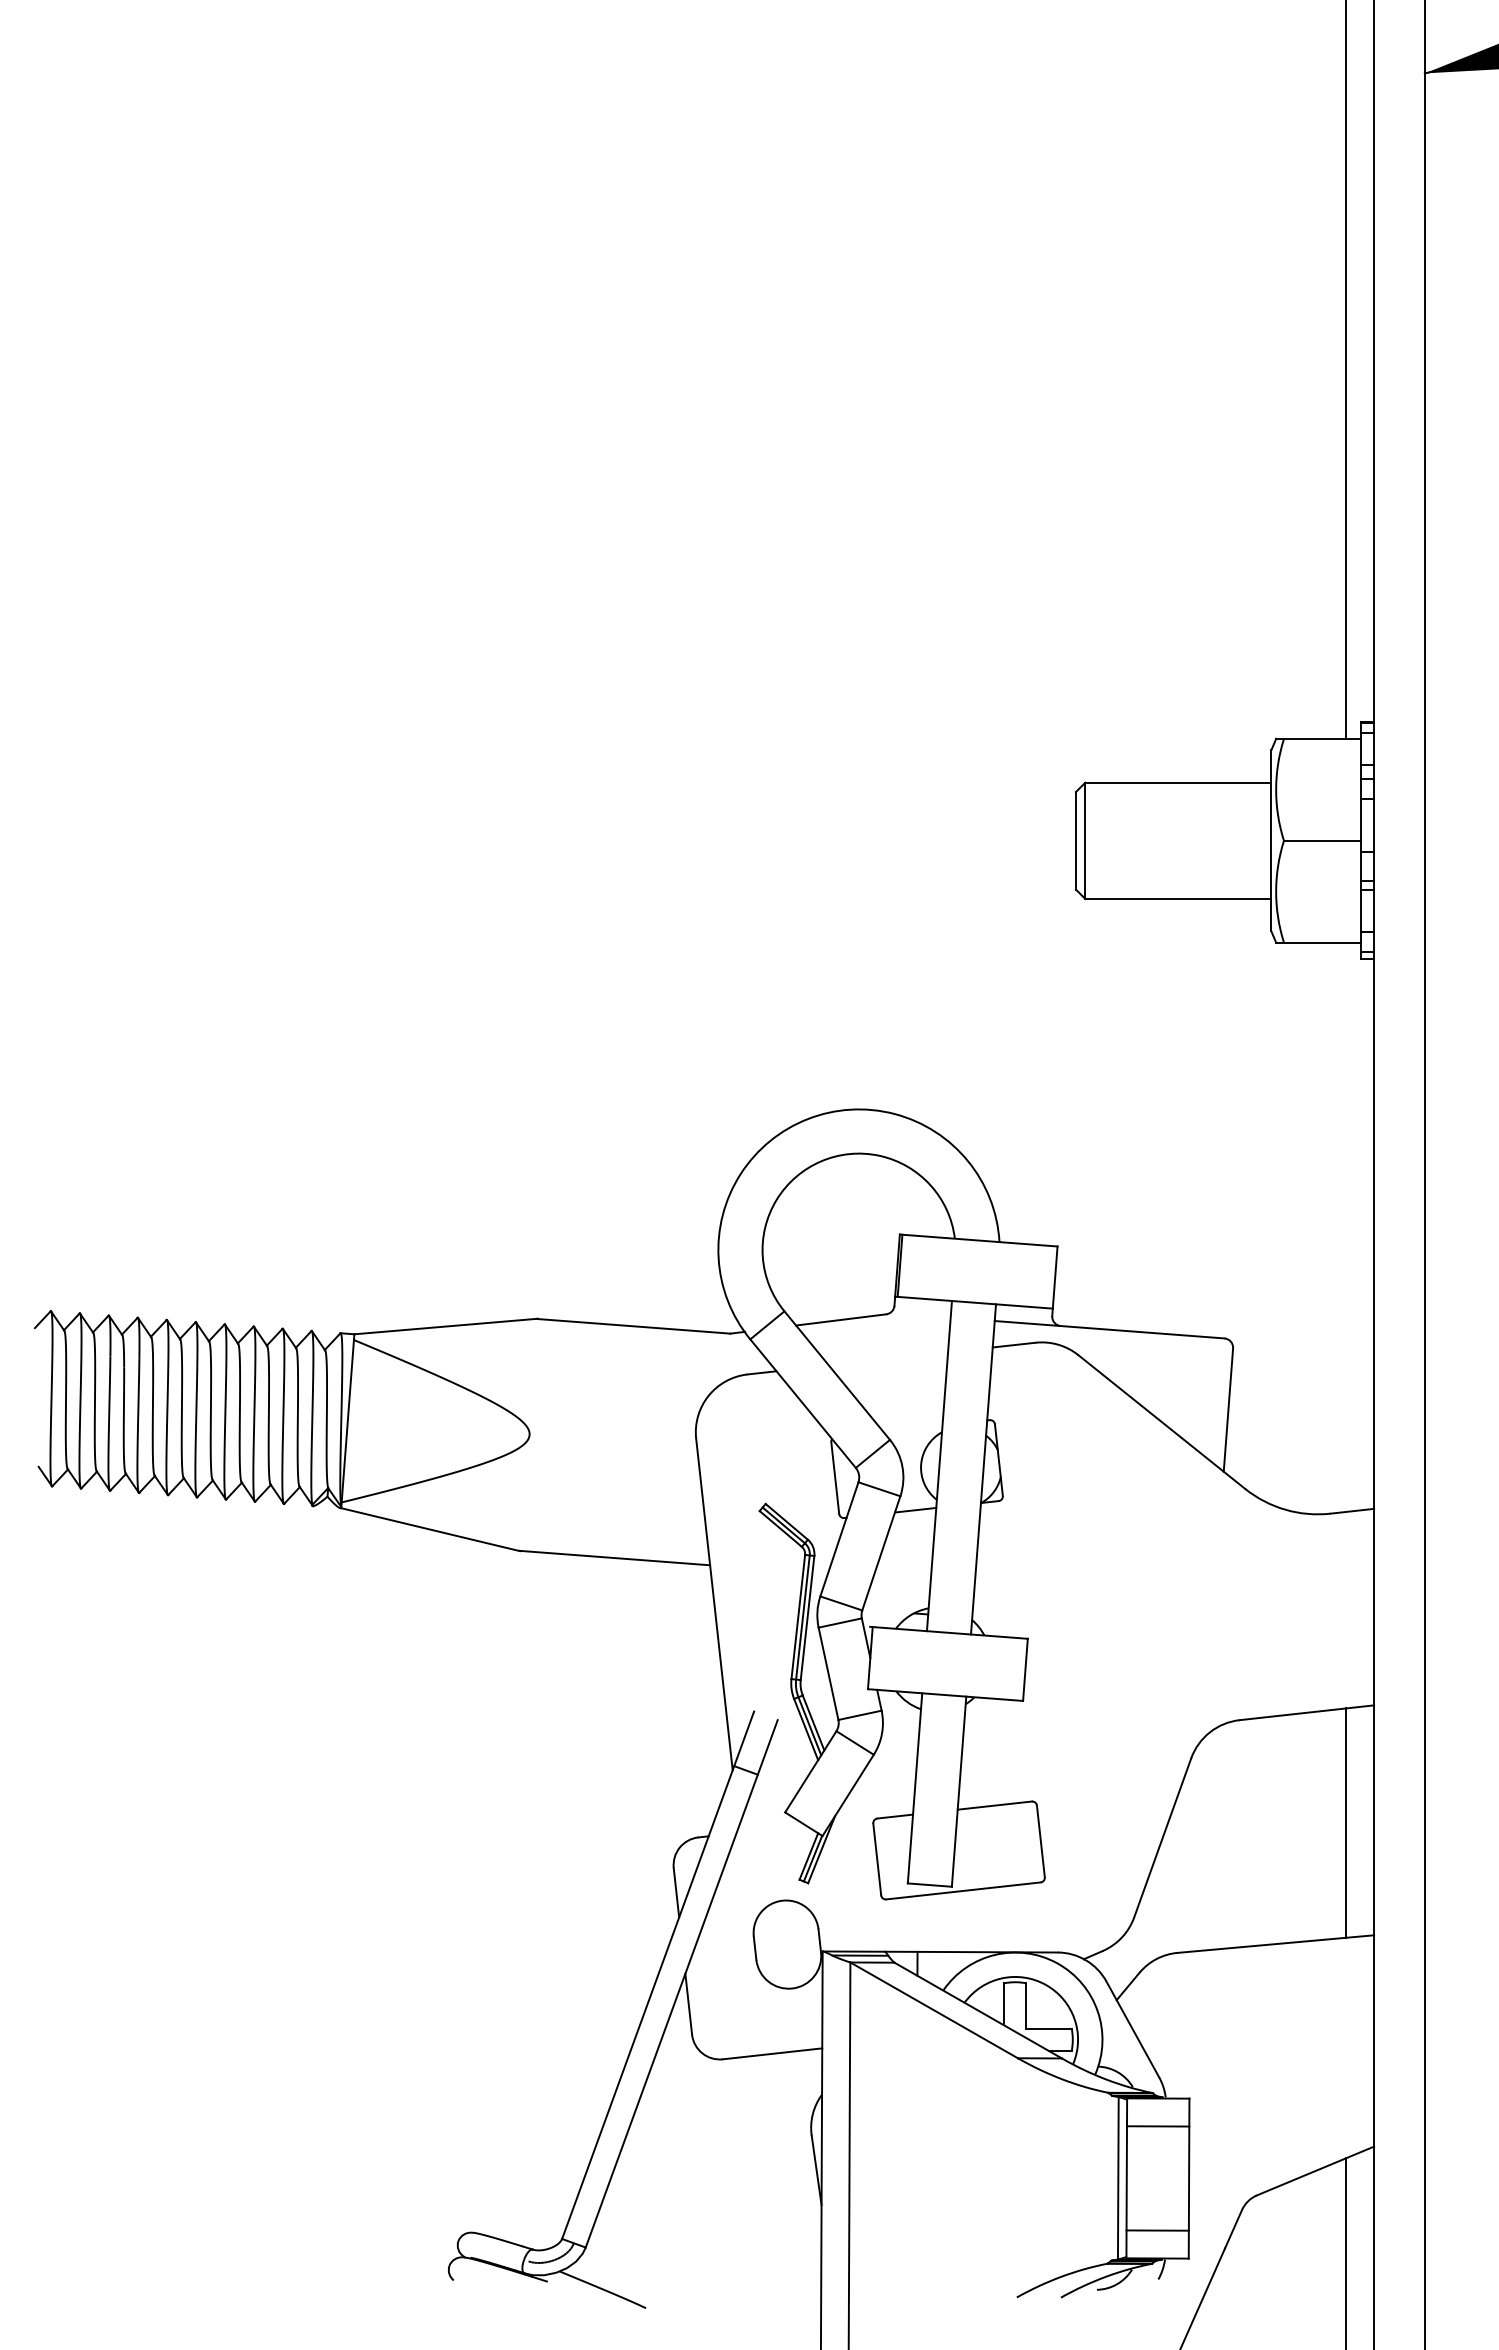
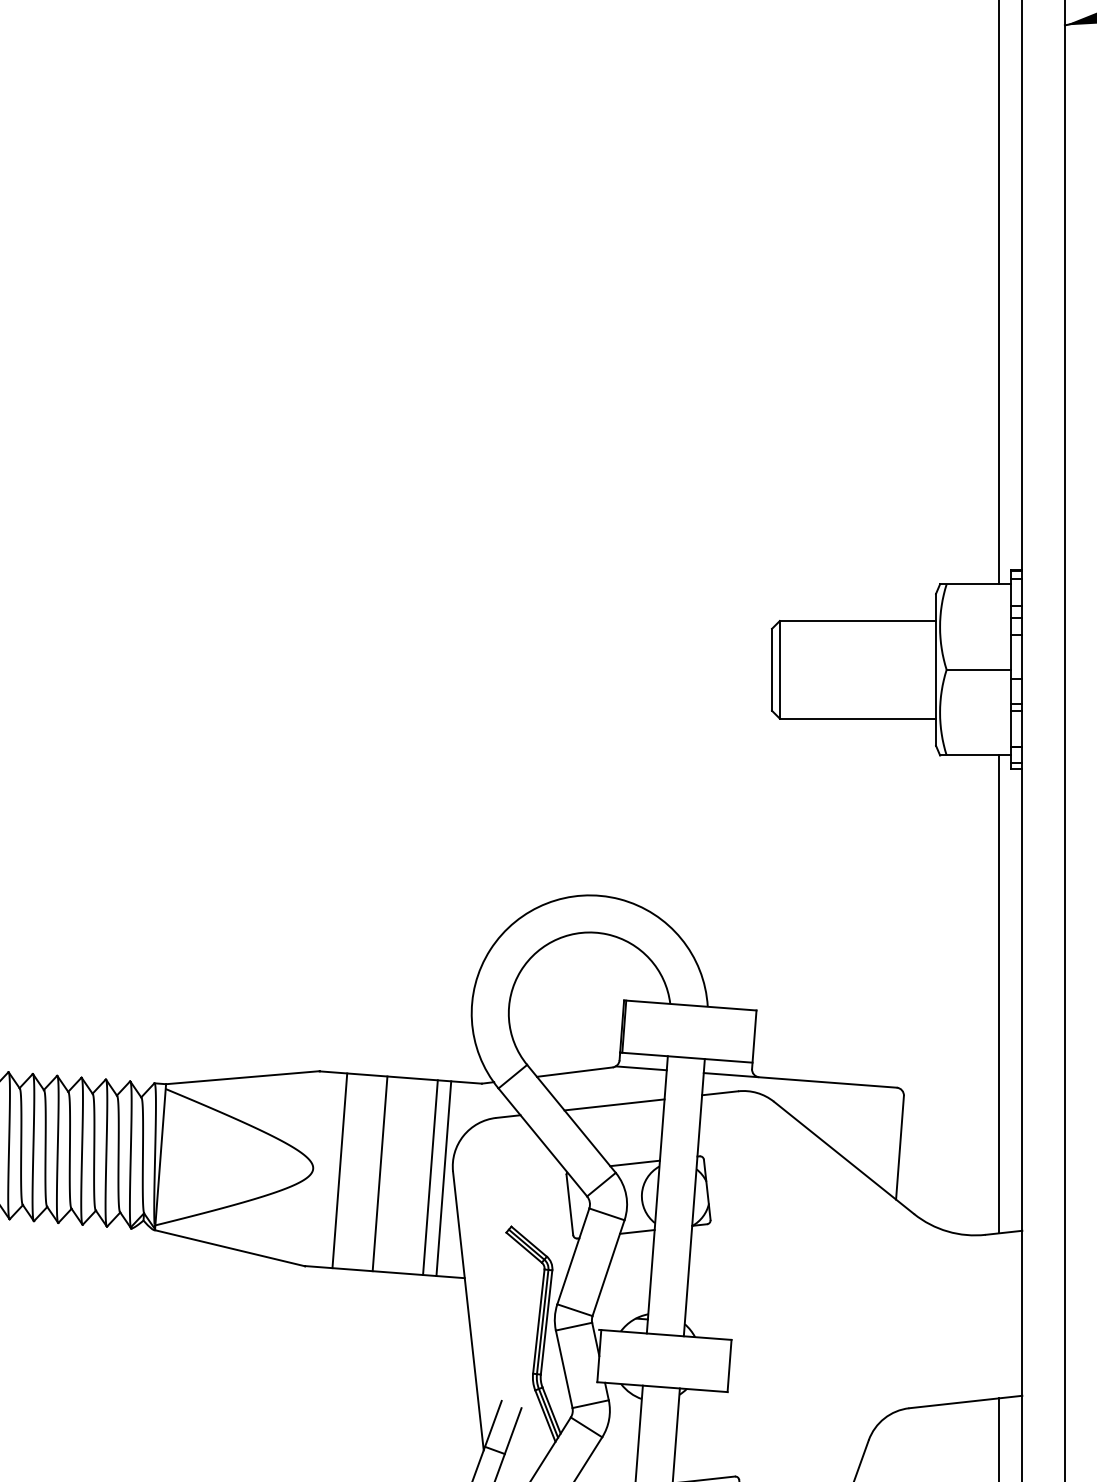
line: (1346, 1226) -> (999, 993), added
line: (919, 1315) -> (640, 1068), added
line: (888, 1358) -> (614, 1104), added
line: (912, 1428) -> (634, 1163), added
line: (561, 1437) -> (339, 1170), added
line: (609, 1440) -> (380, 1173), added
line: (669, 1445) -> (430, 1177), added
line: (684, 1446) -> (443, 1178), added

